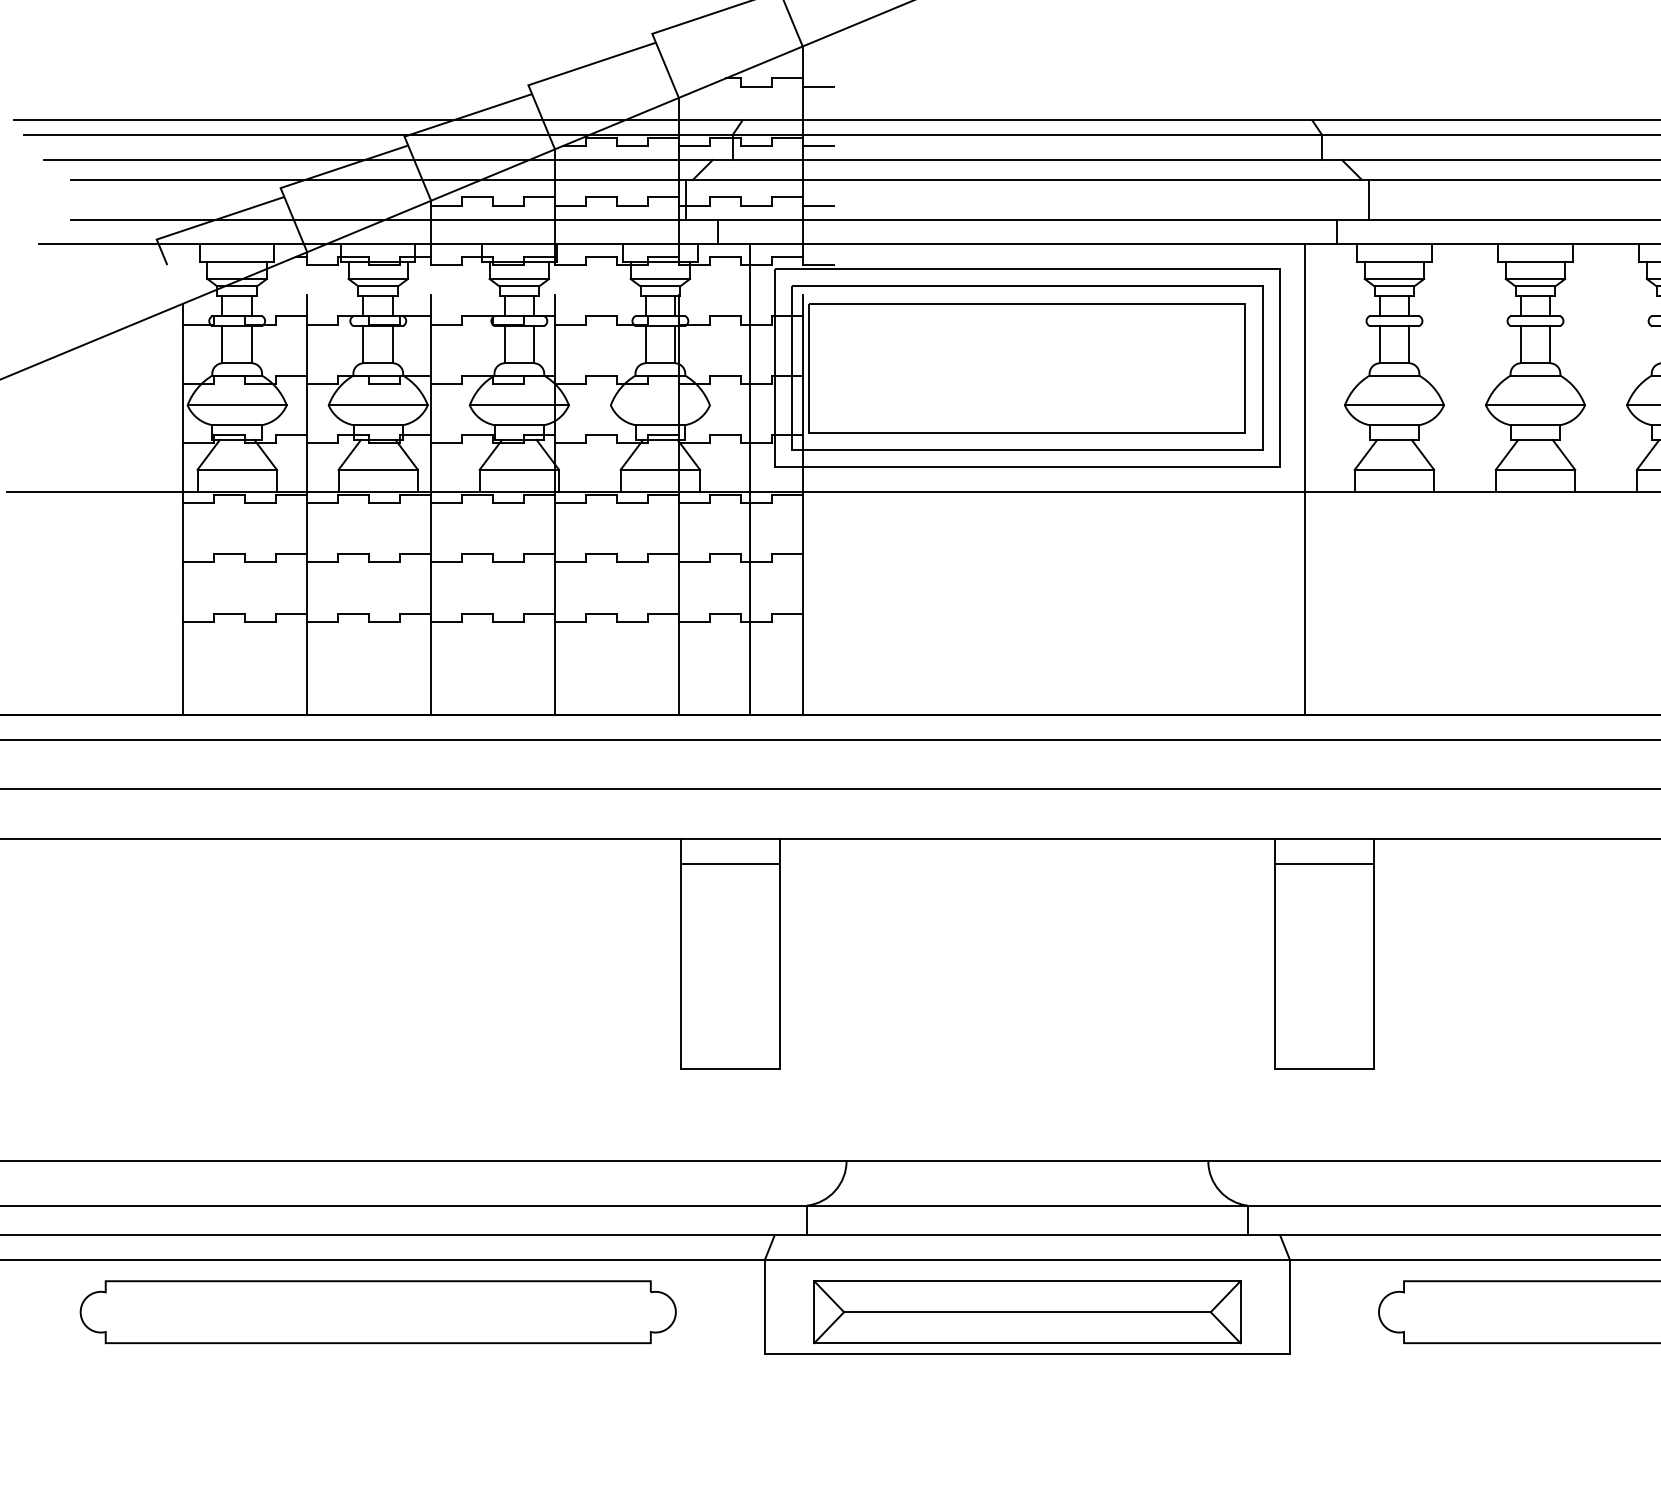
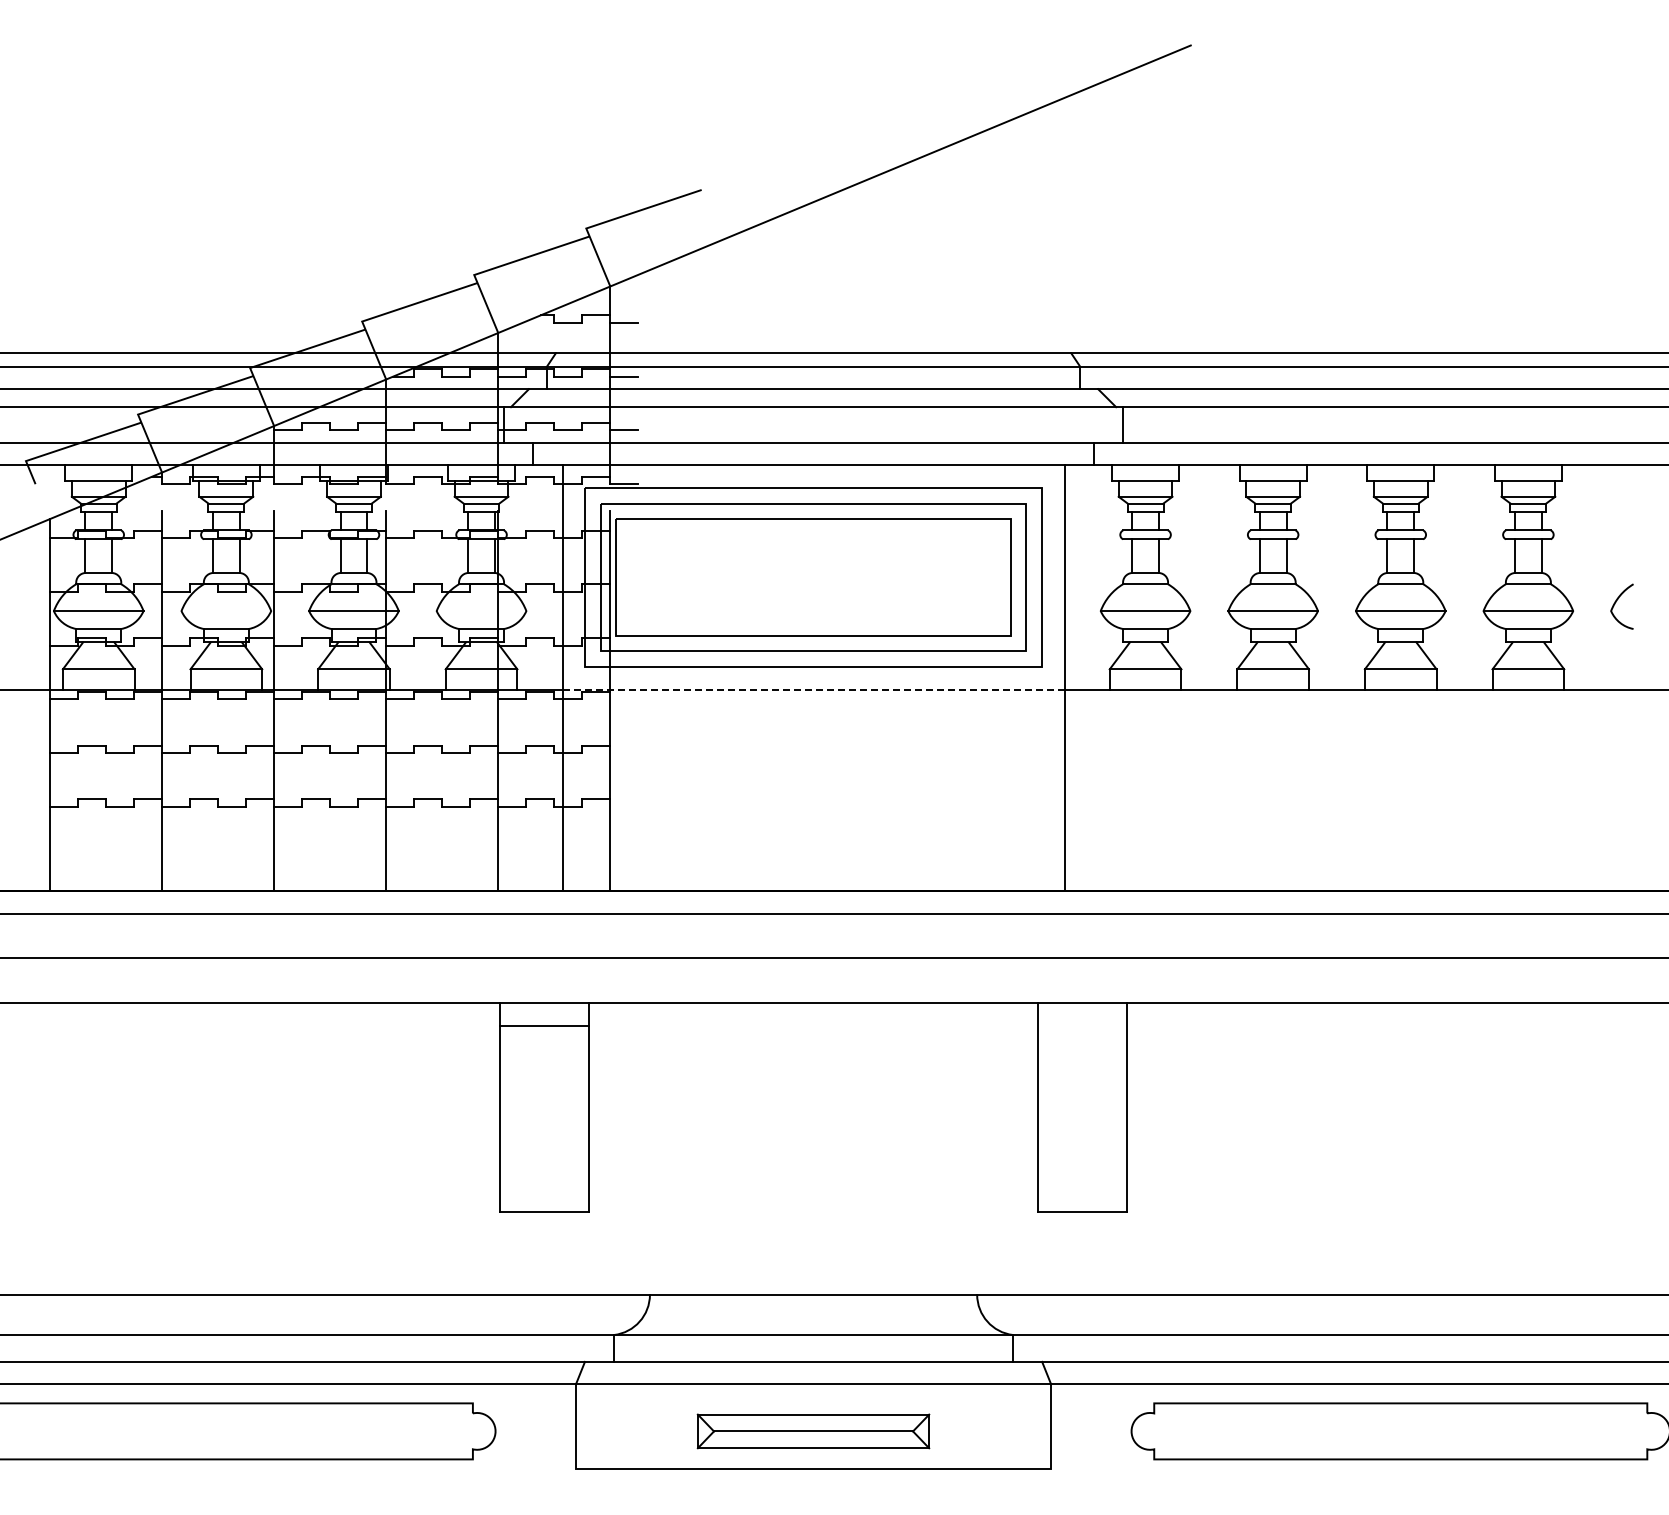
line: (378, 405) -> (226, 611), removed
line: (1028, 492) -> (814, 689), solid -> dashed
line: (1324, 863) -> (1082, 1025), removed
part: (1027, 1312) -> (813, 1431), size x0.6

